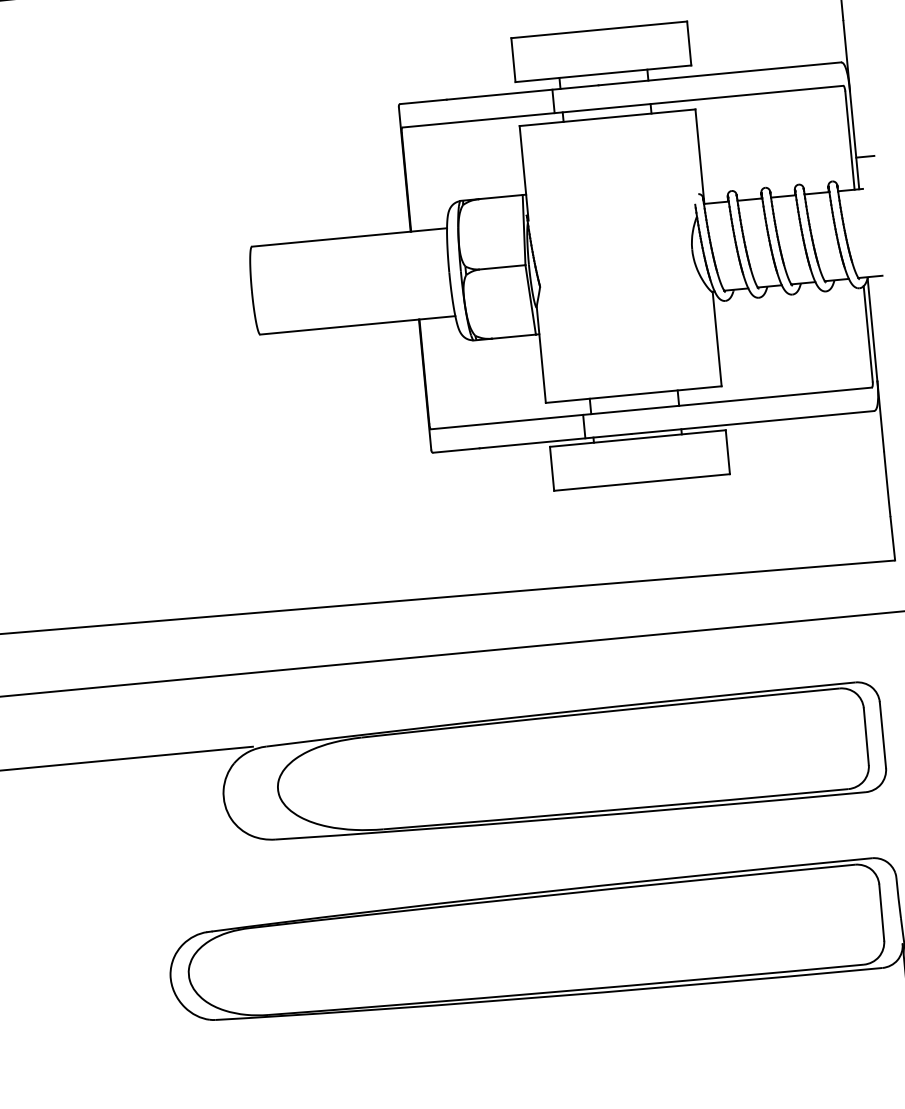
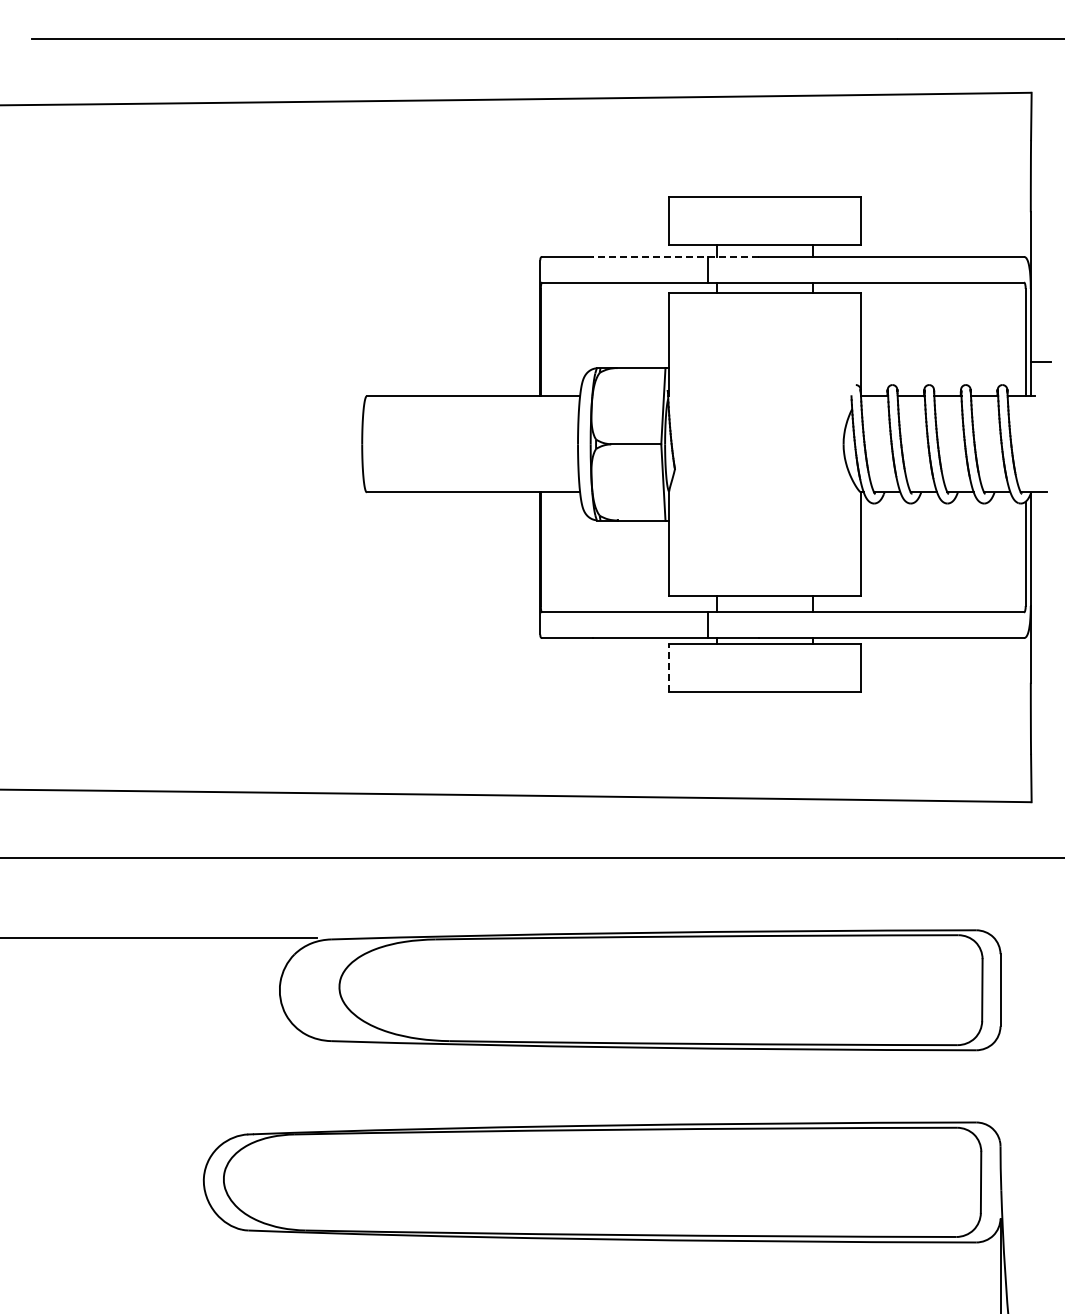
line: (522, 92) -> (675, 256), solid -> dashed
line: (552, 468) -> (669, 667), solid -> dashed

